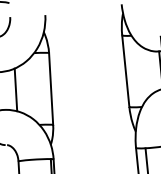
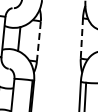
line: (125, 71) -> (81, 38), solid -> dashed
line: (50, 88) -> (38, 41), solid -> dashed

